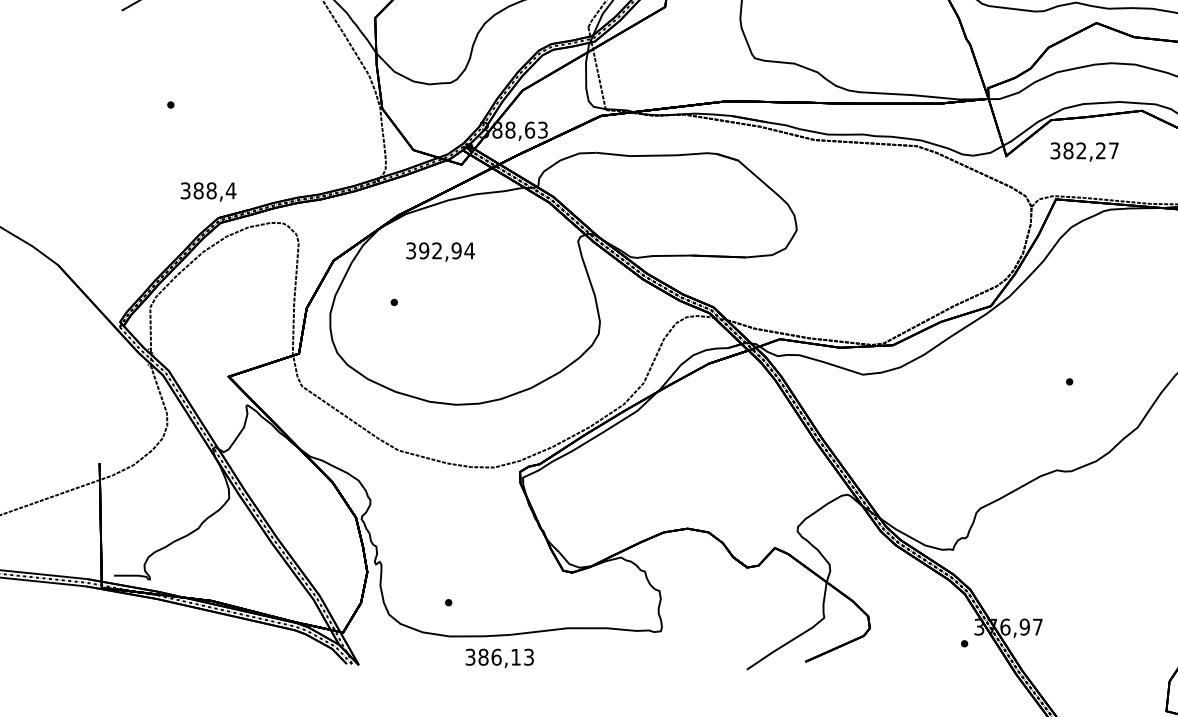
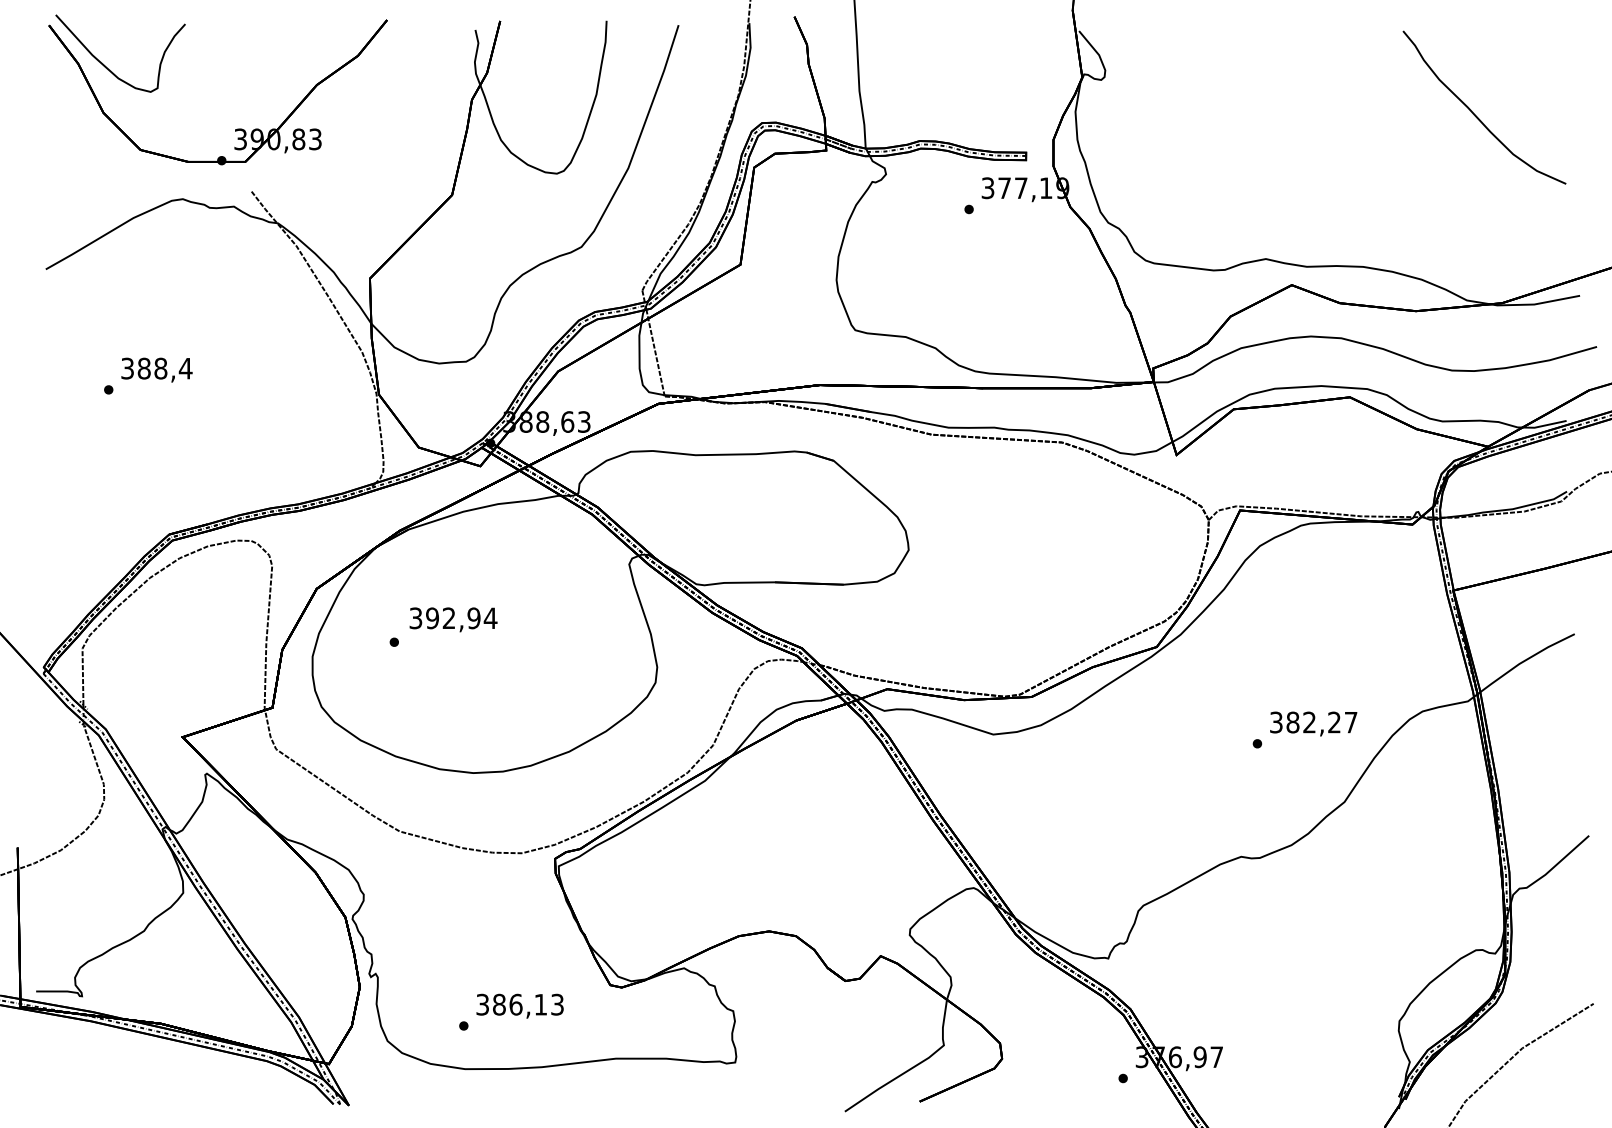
text: (1084, 151) -> (1313, 723), moved
text: (208, 191) -> (156, 369), moved
text: (440, 251) -> (453, 619), moved
text: (499, 657) -> (519, 1005), moved

